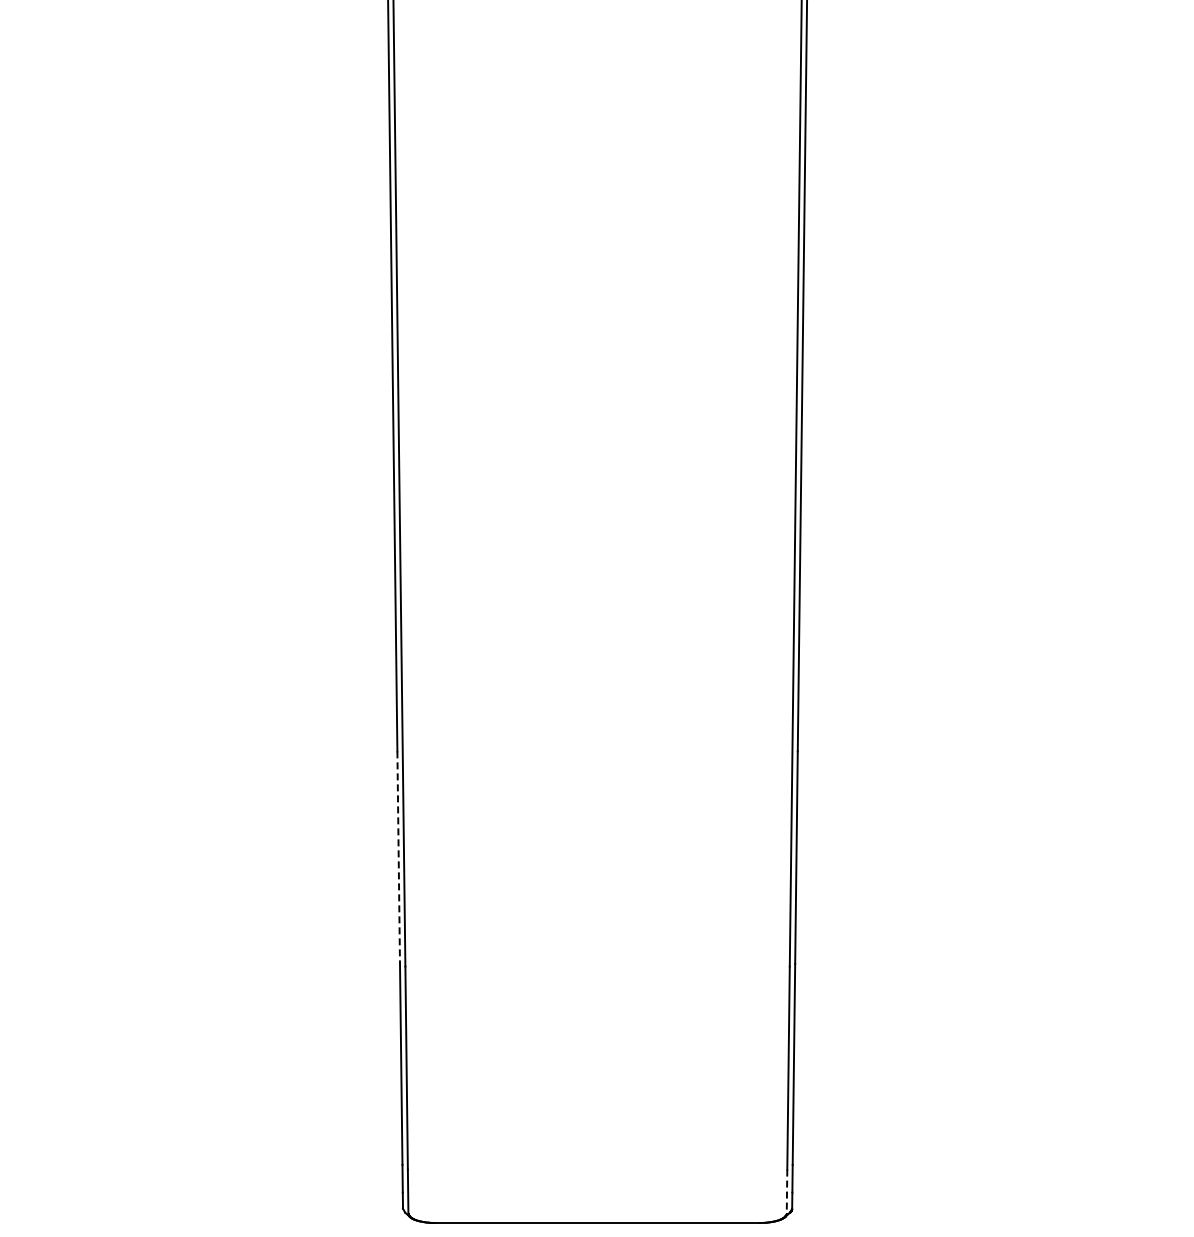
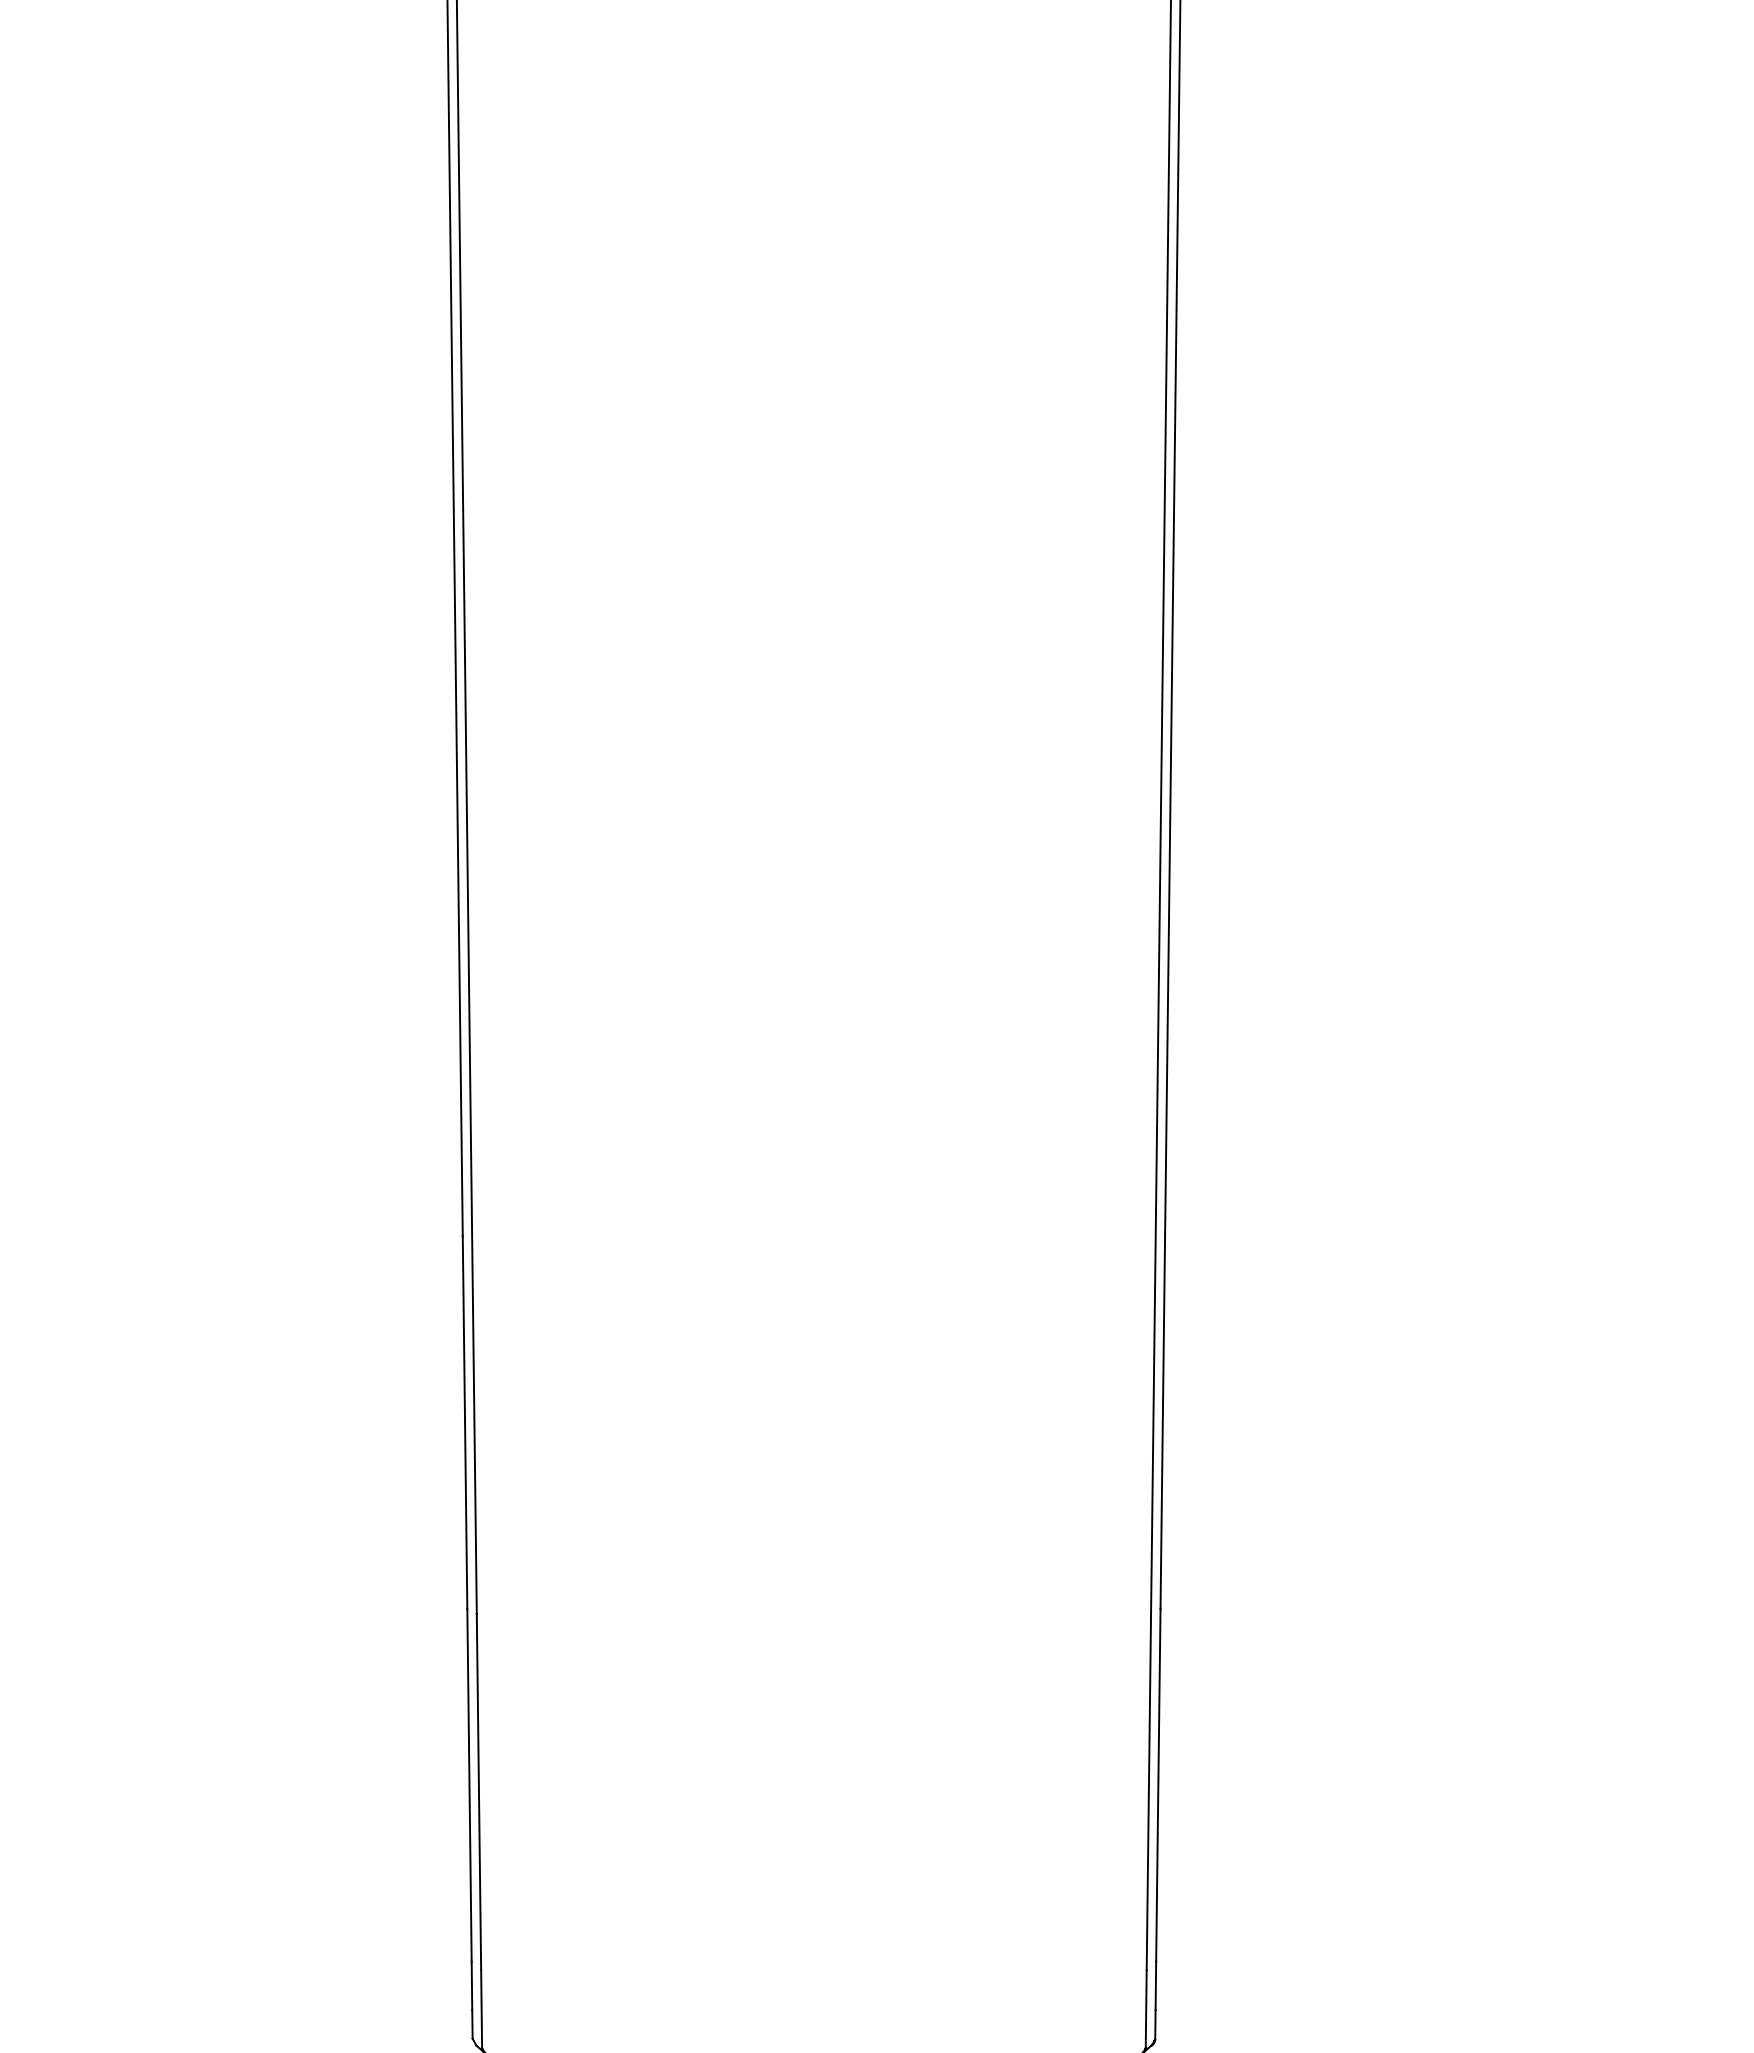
line: (398, 858) -> (464, 1424), dashed -> solid
line: (787, 1192) -> (1147, 2010), dashed -> solid

